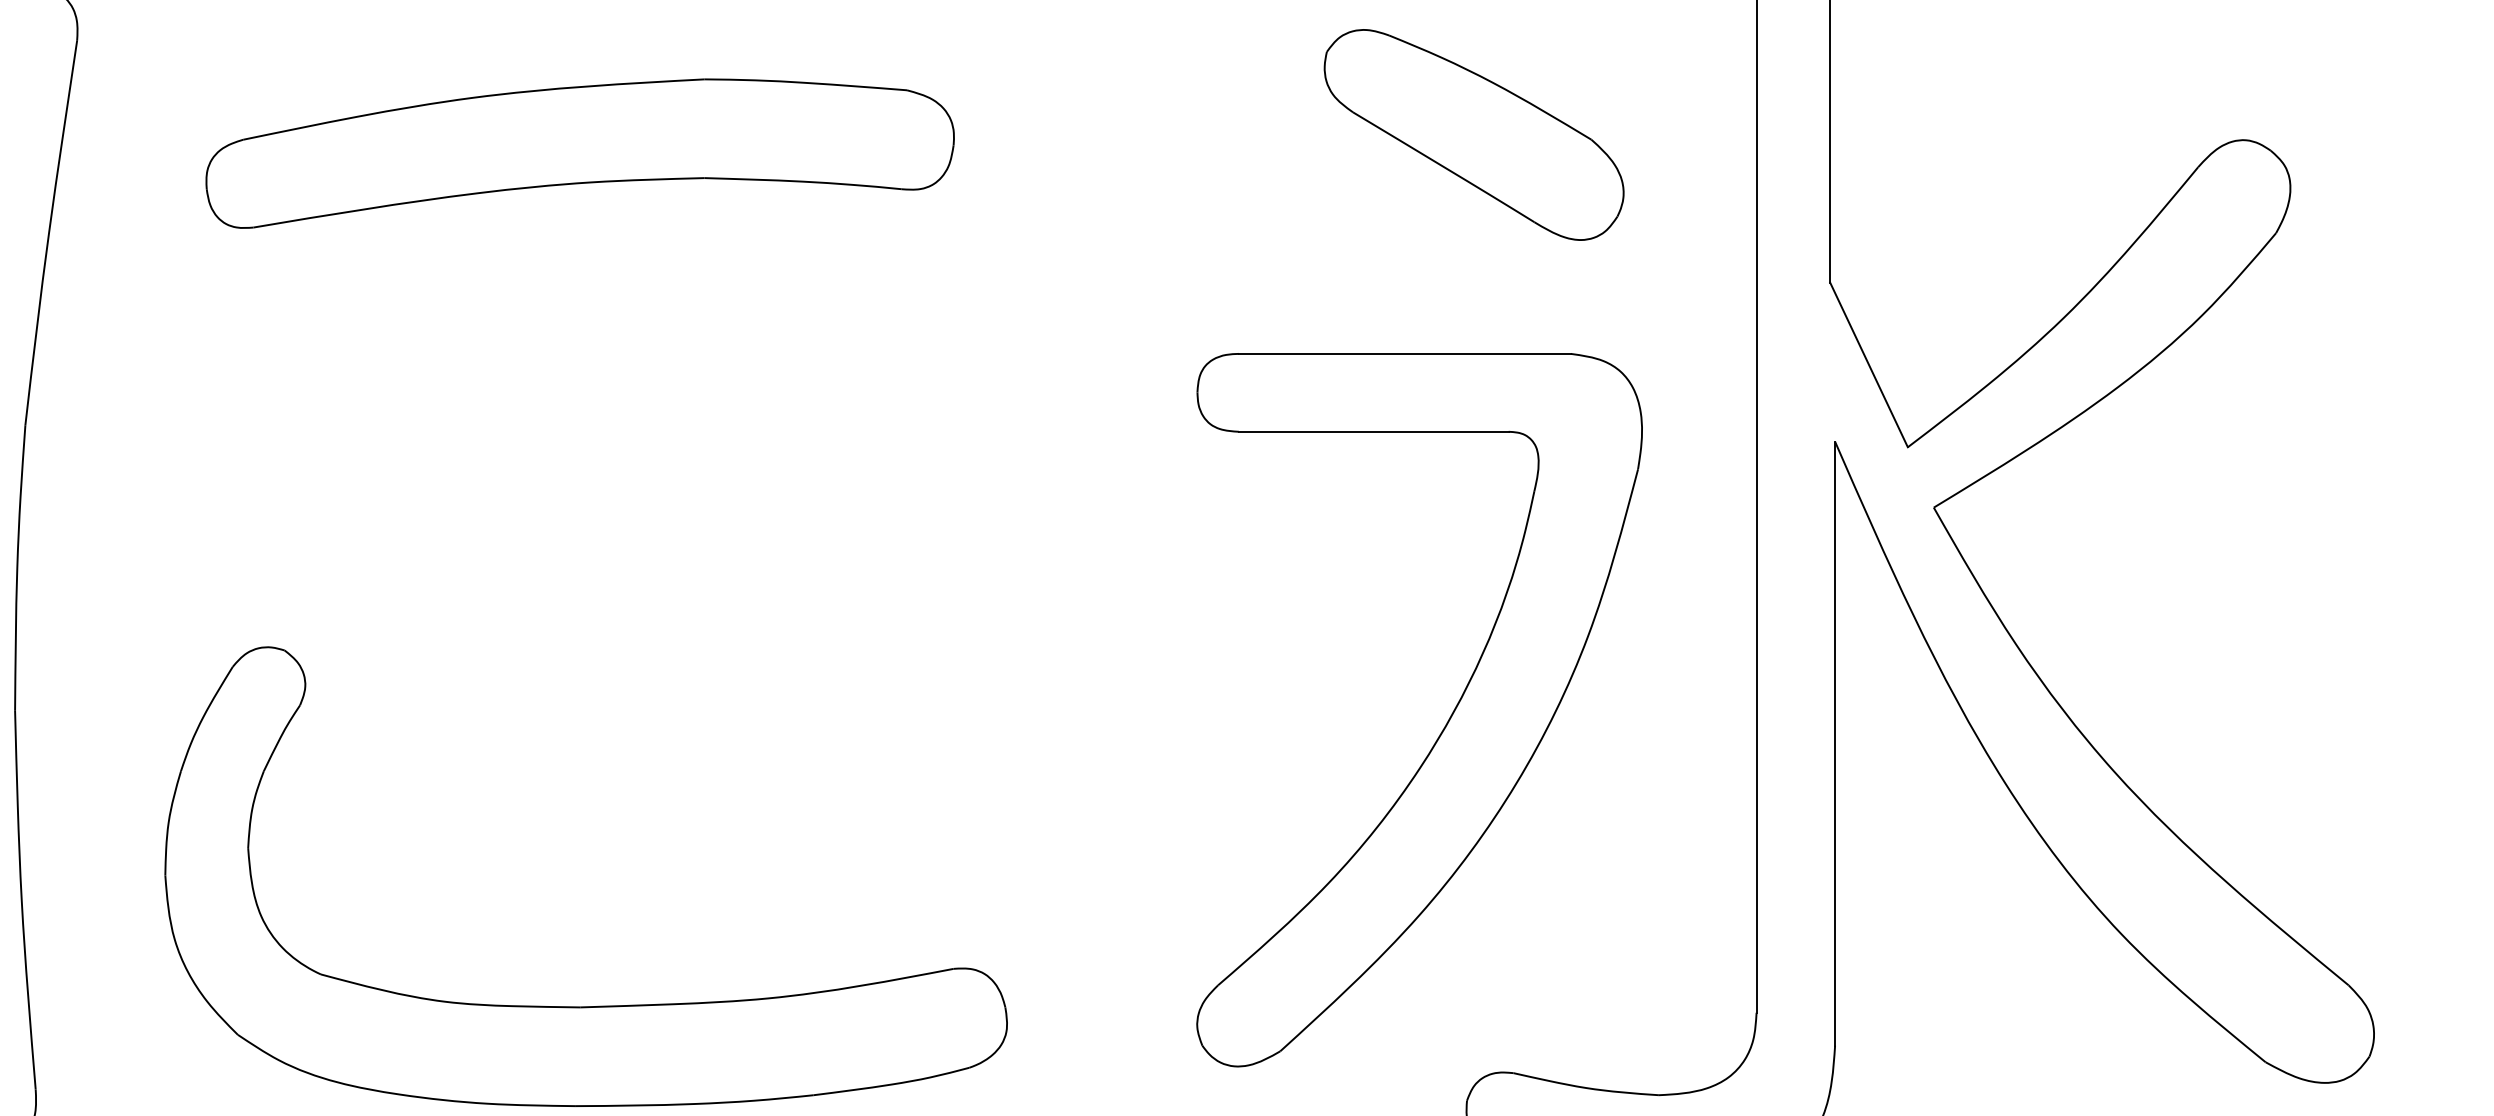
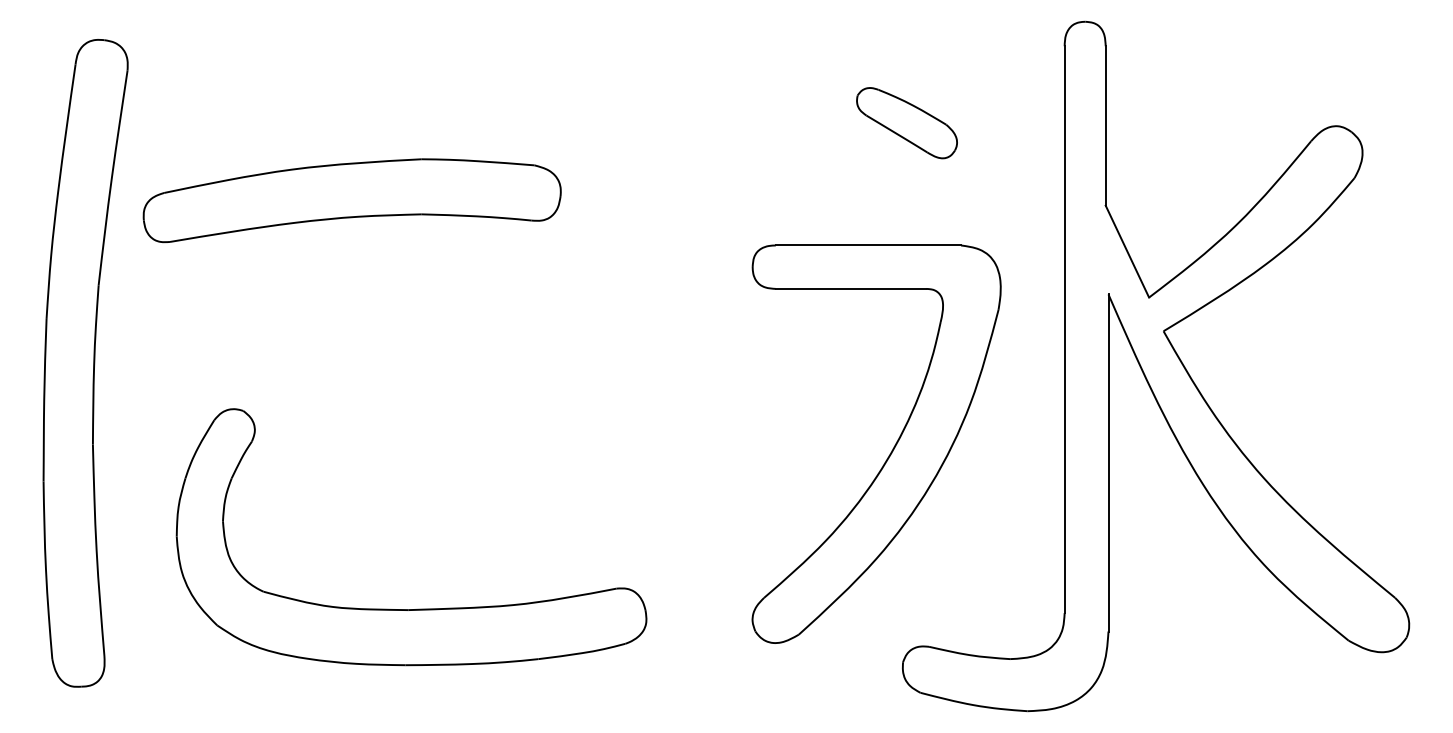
part: (1473, 133) -> (906, 122), size x0.6
part: (578, 153) -> (351, 200), moved

